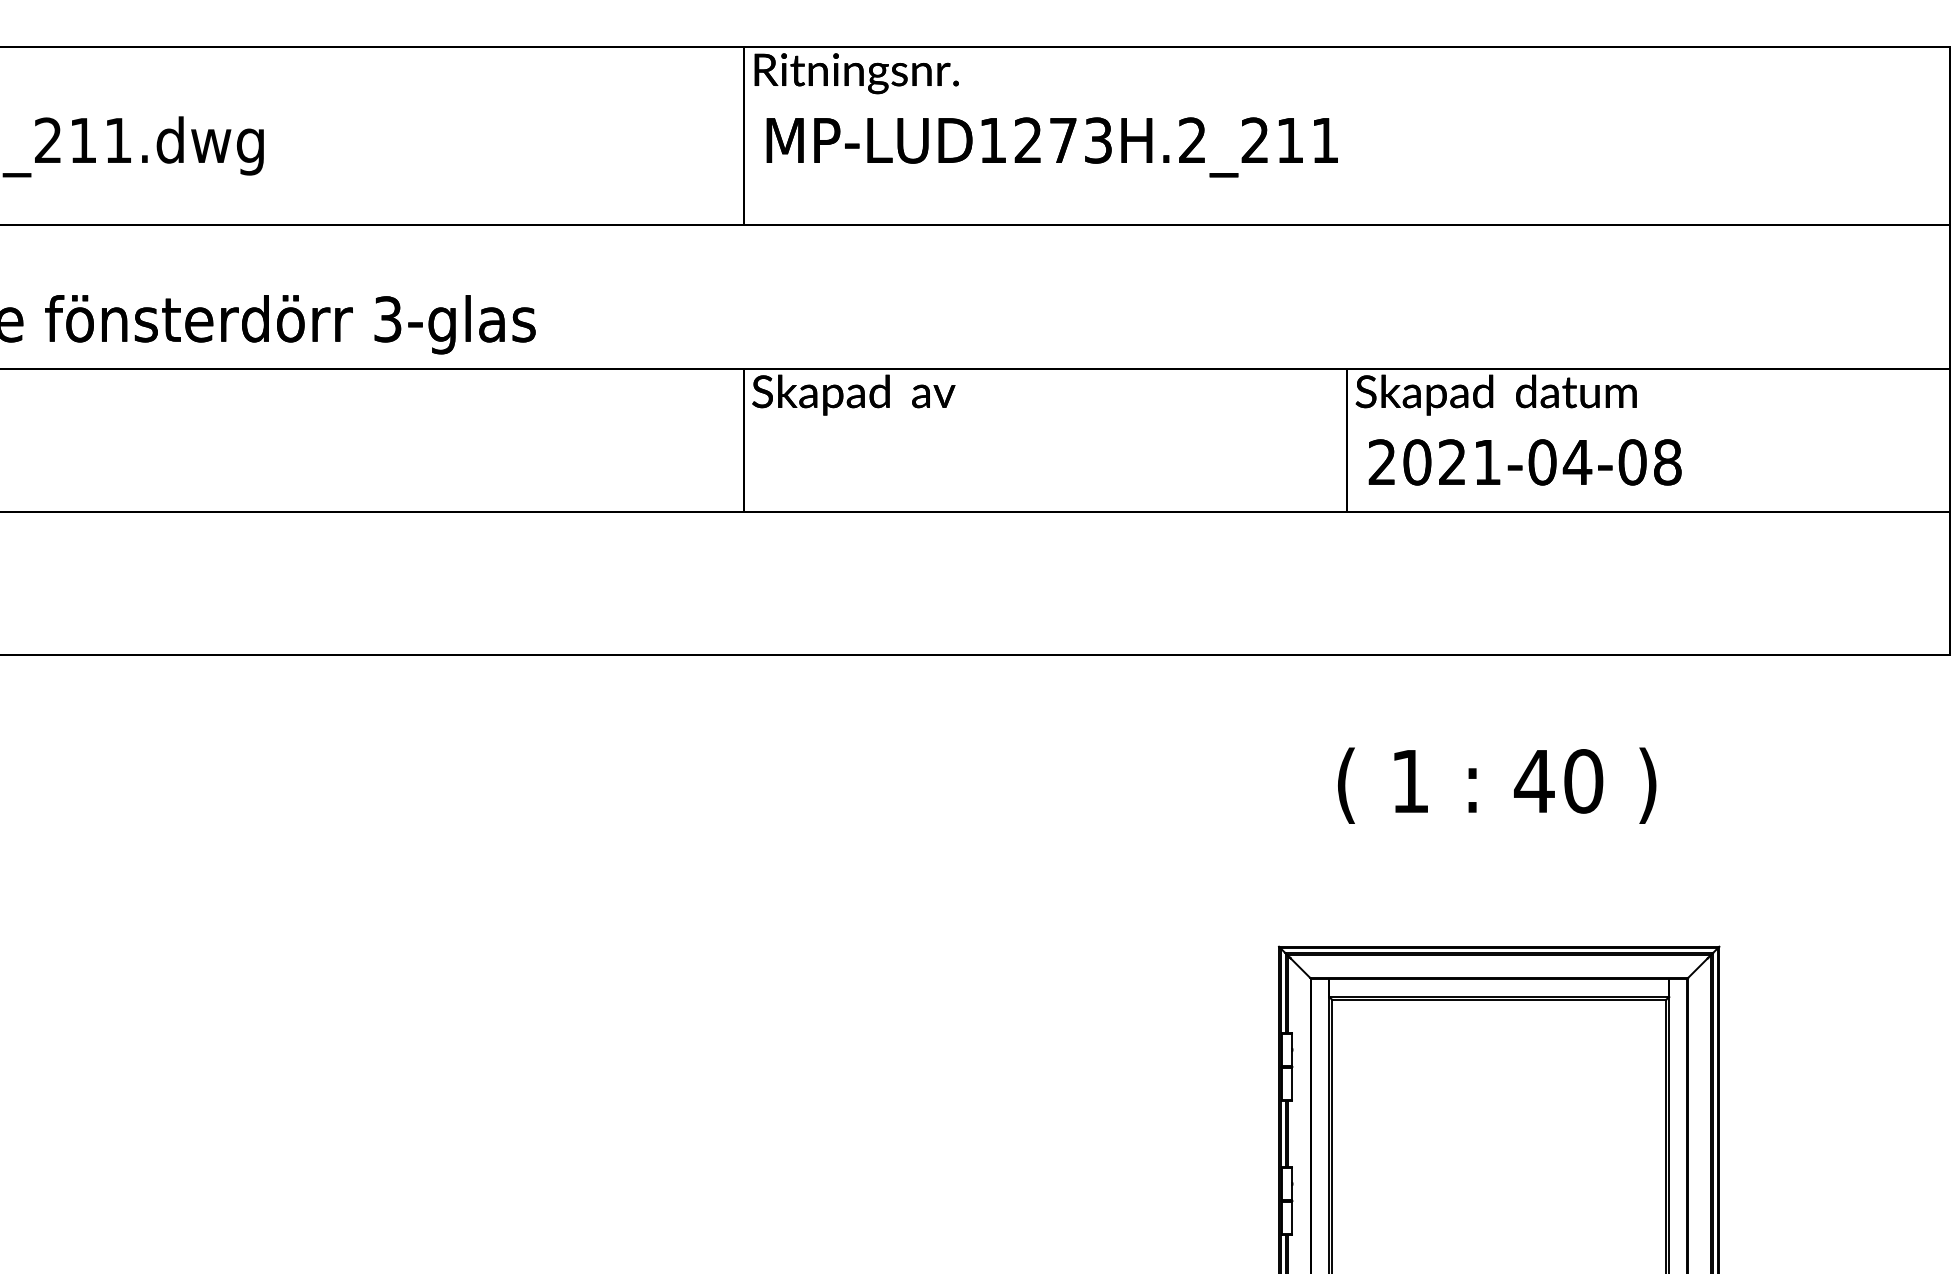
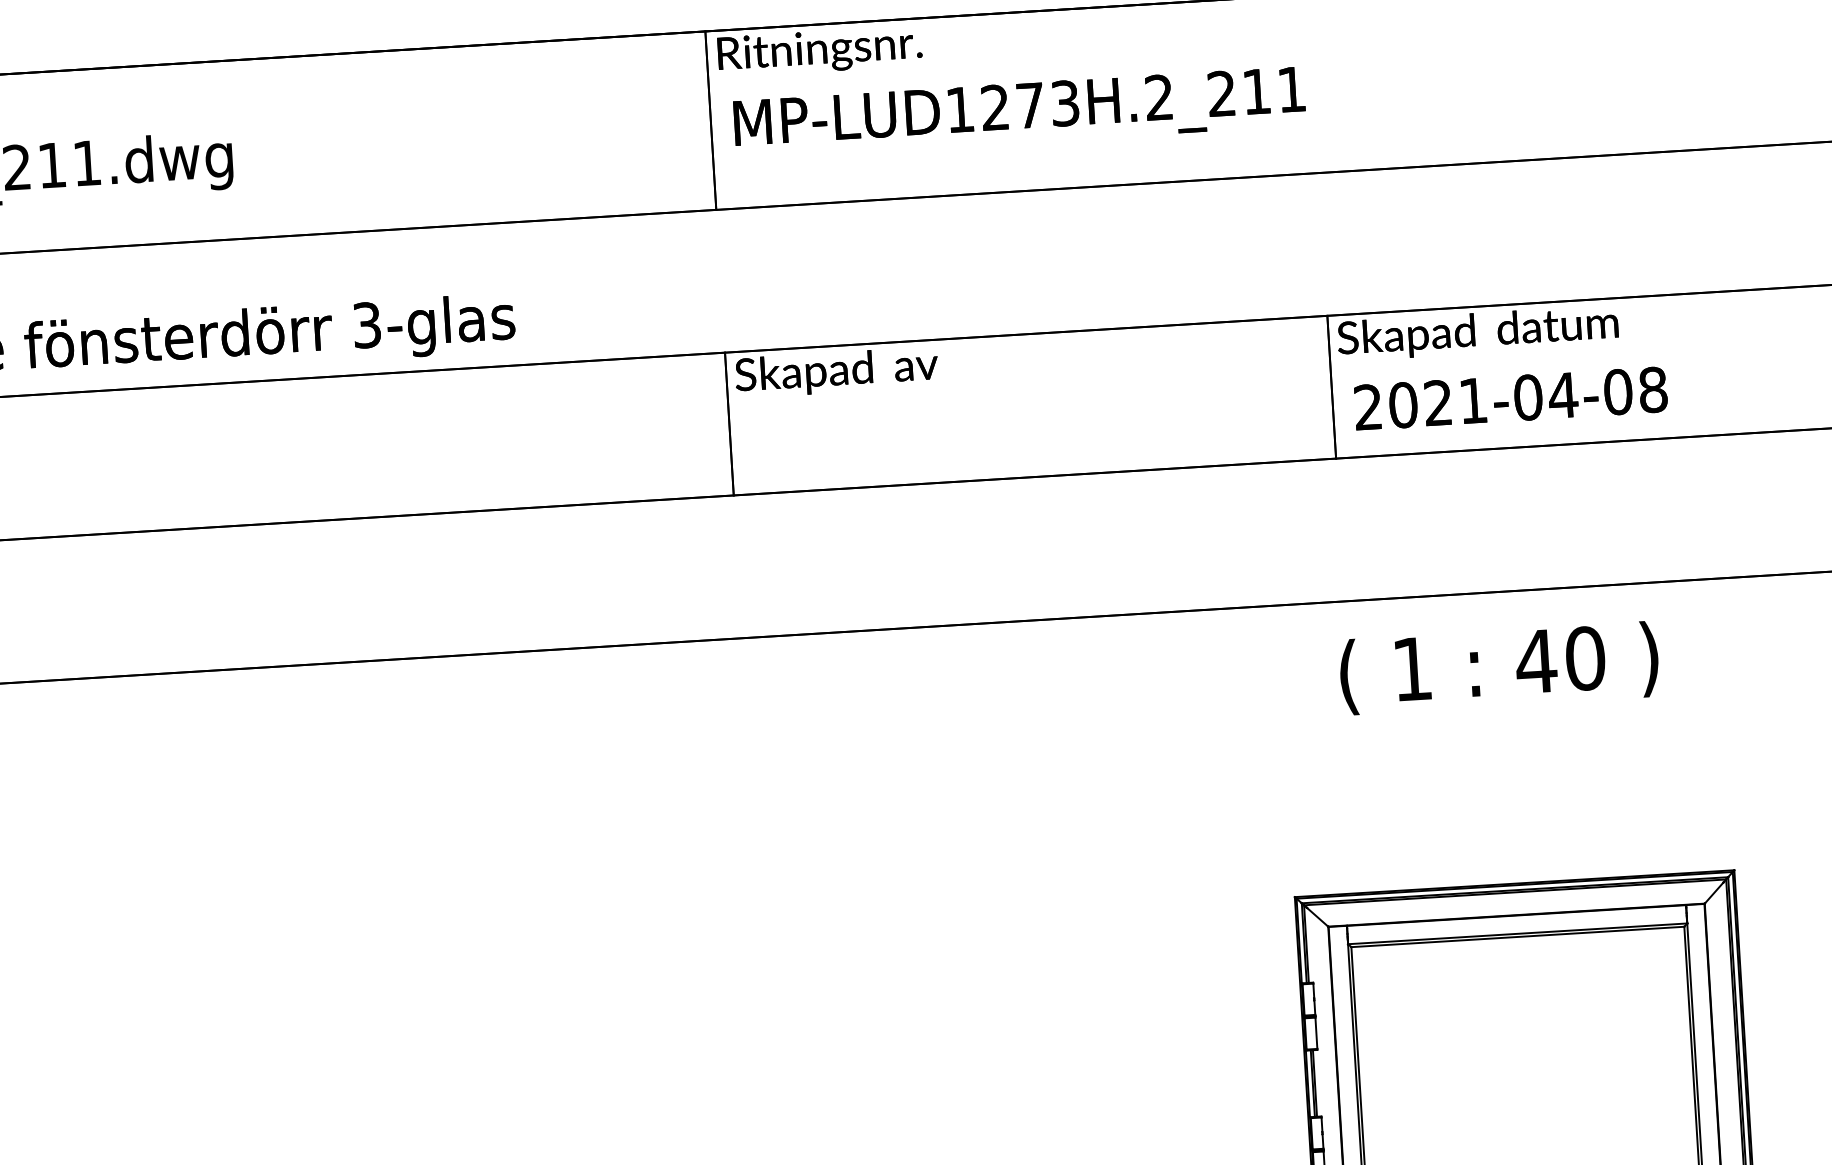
text: (1497, 785) -> (1499, 667), moved

